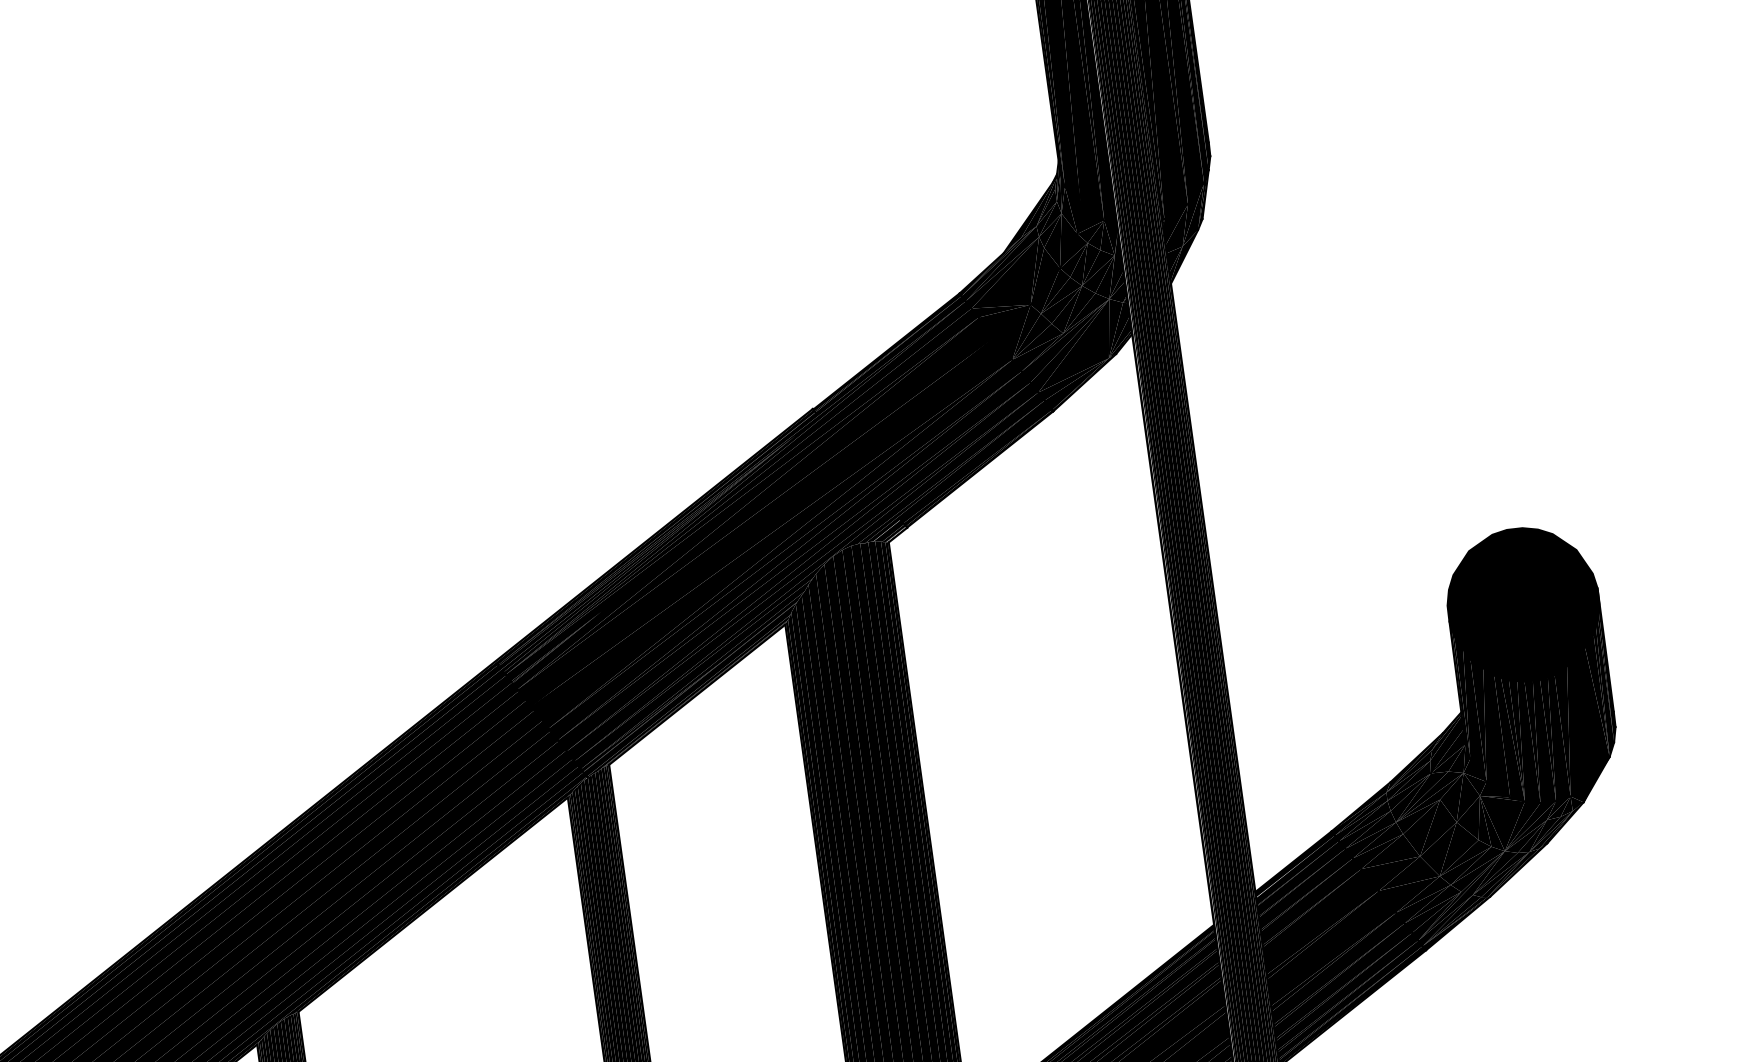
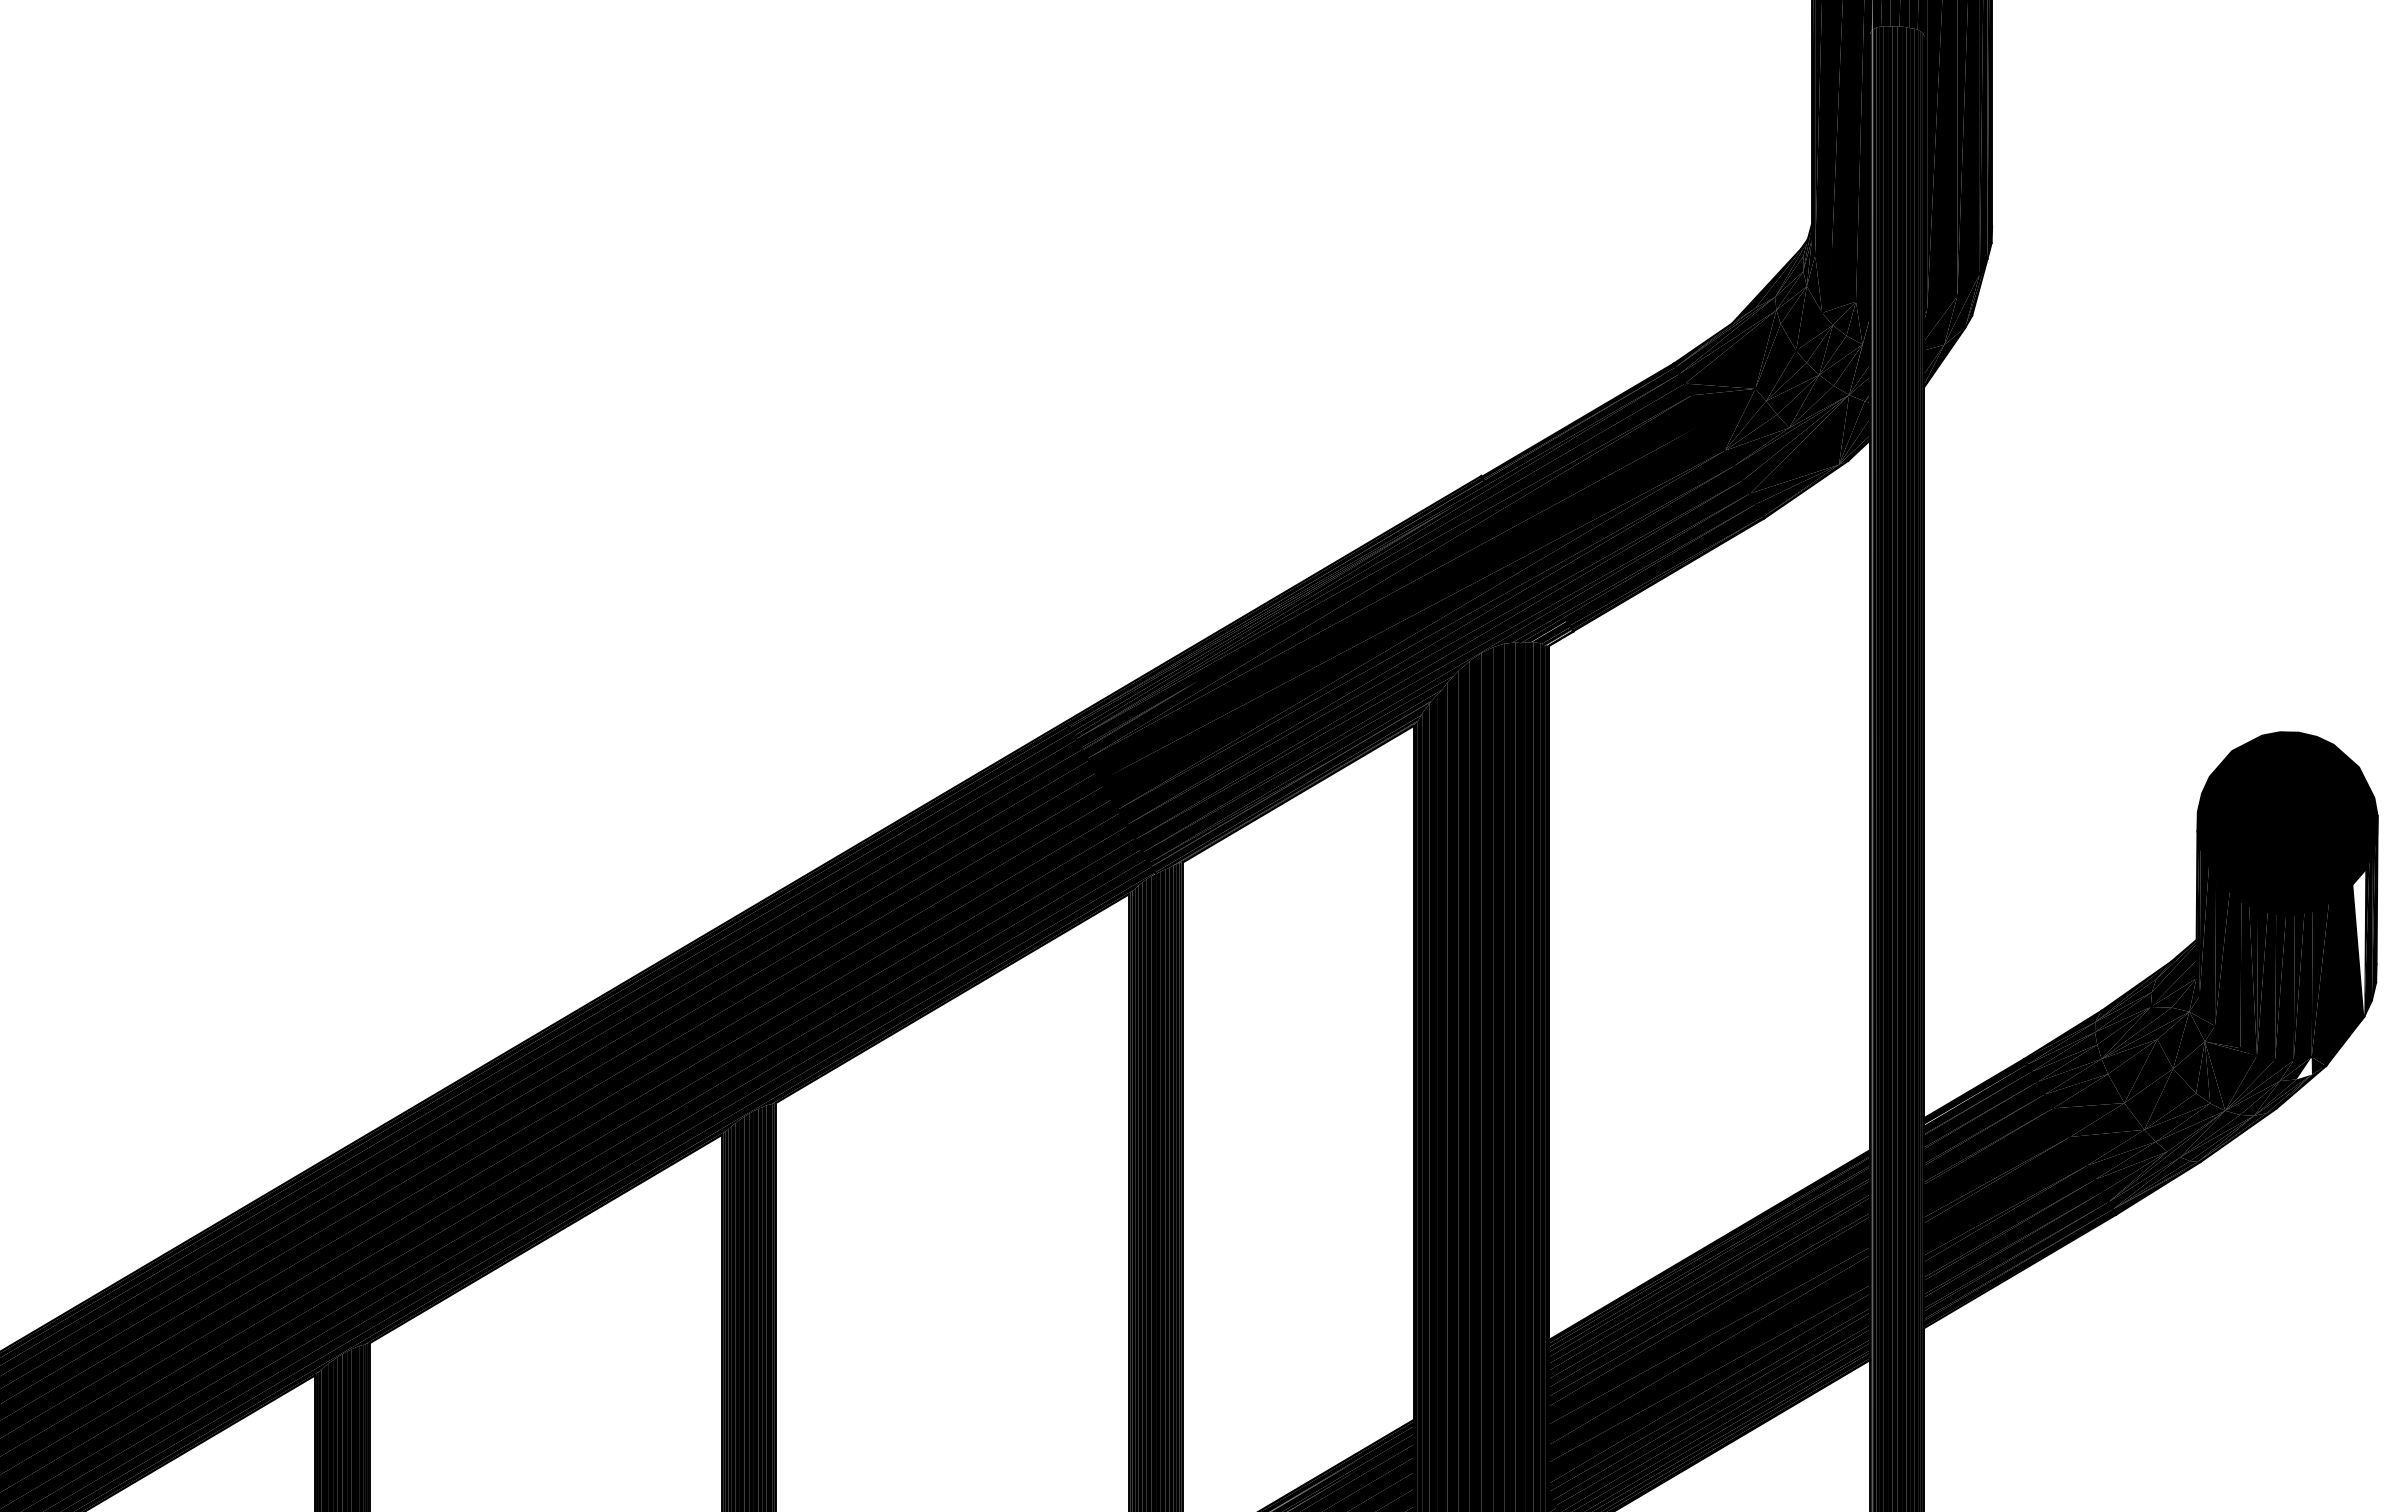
fill: (1597, 695) -> (2359, 942), removed
fill: (1565, 806) -> (2303, 1068), removed

